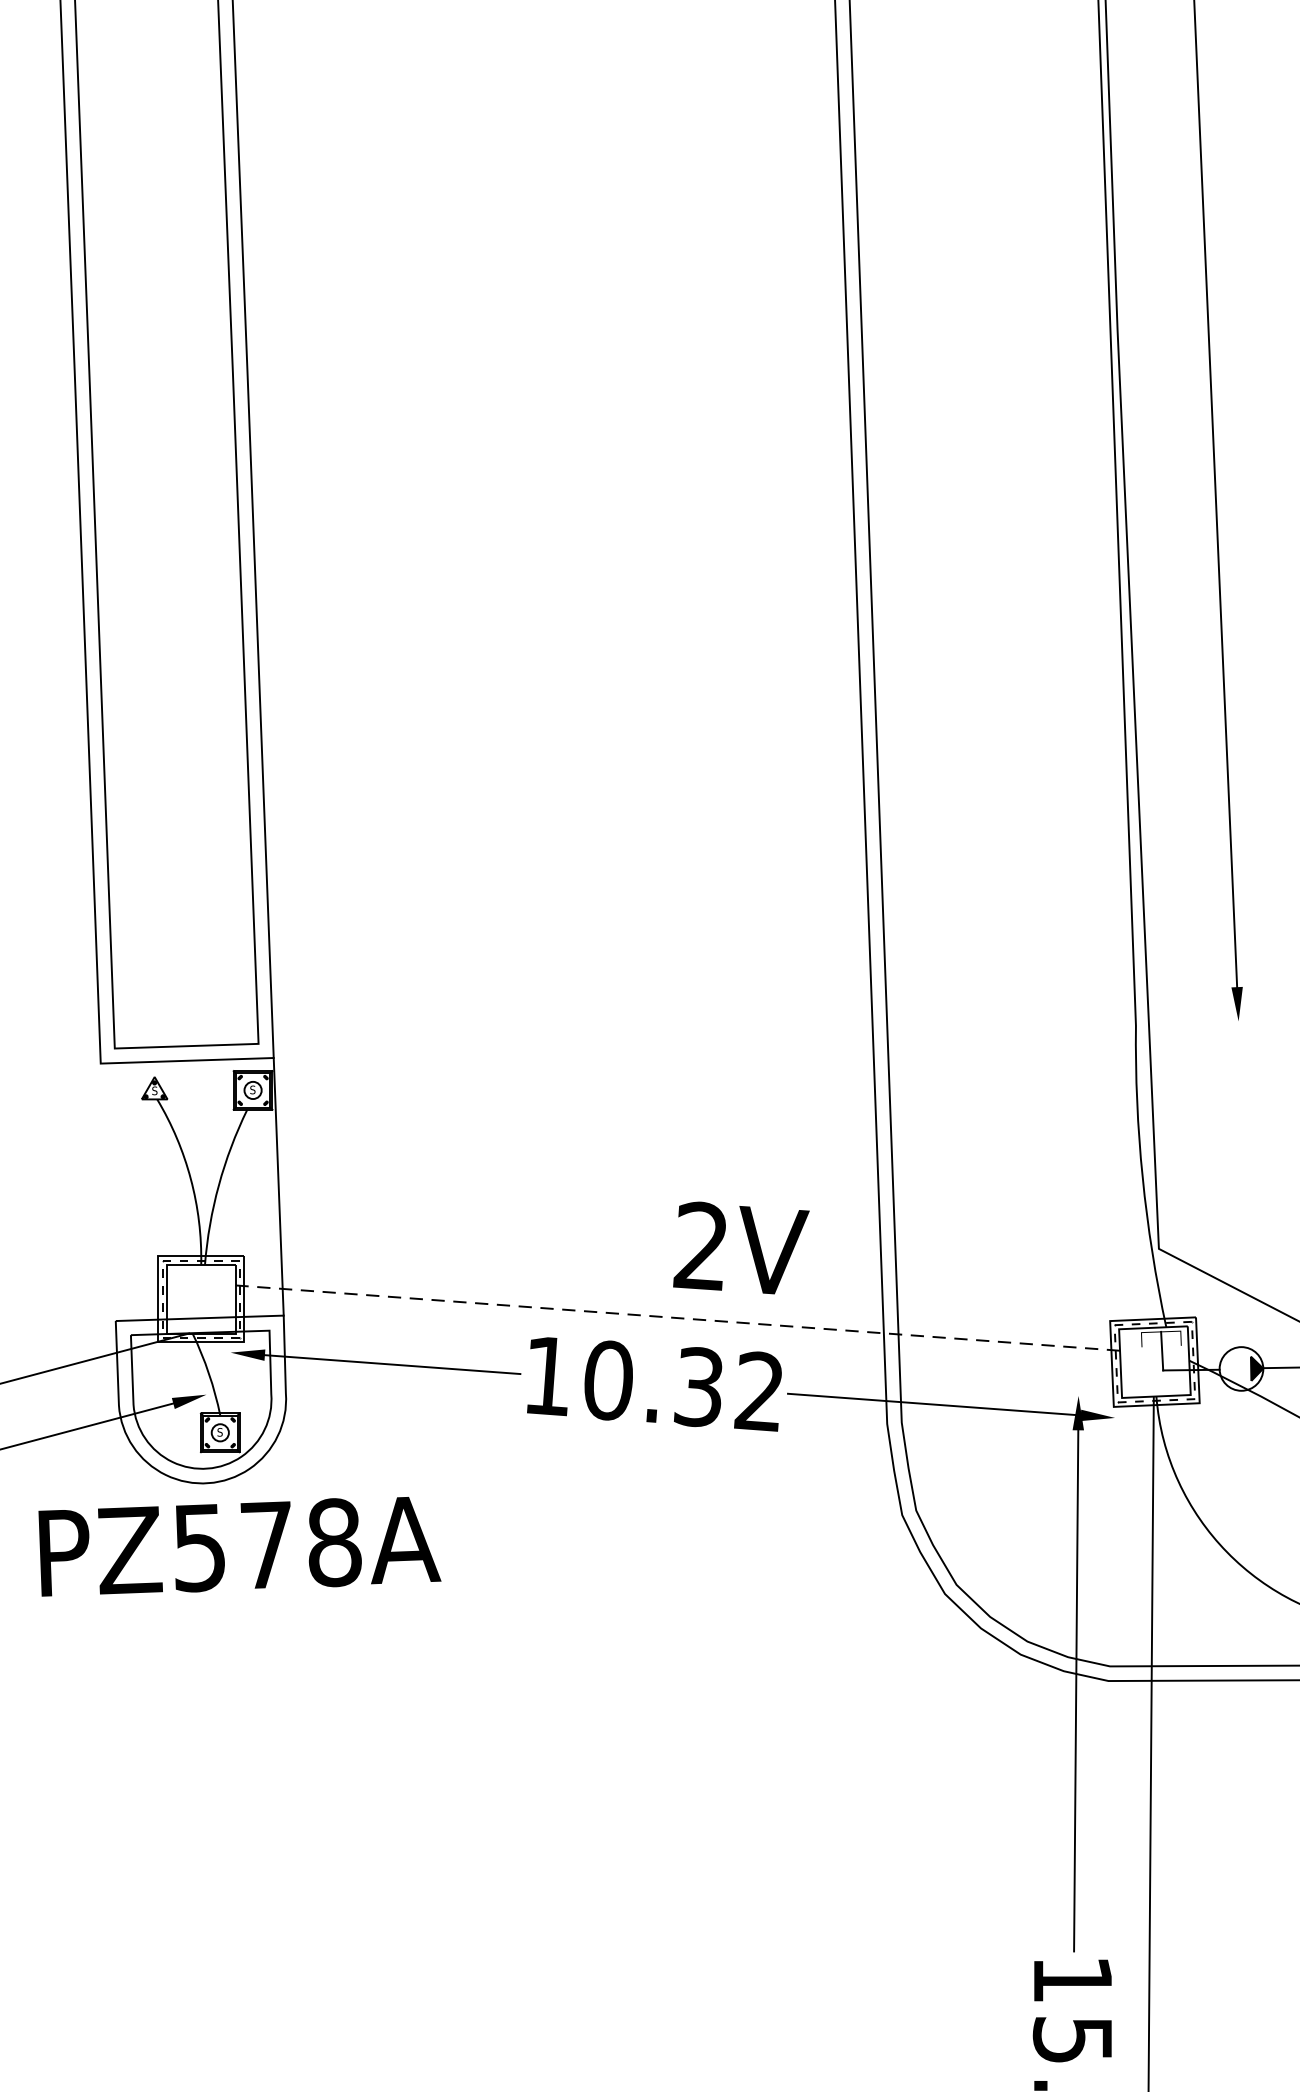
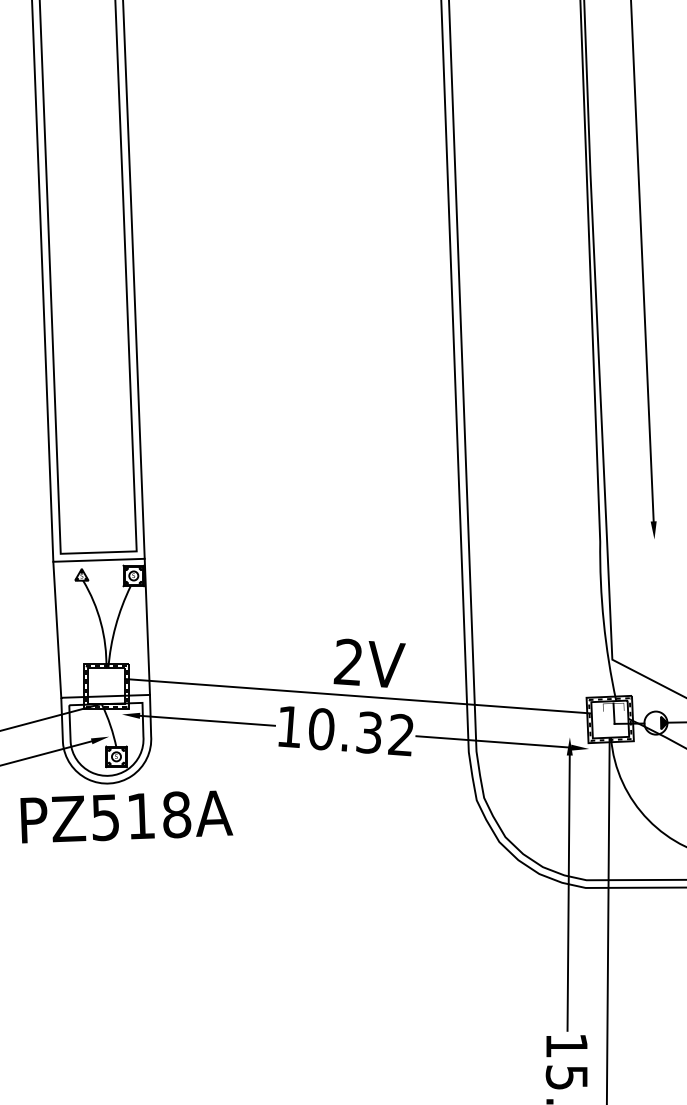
line: (108, 1191) -> (57, 629), added
text: (740, 1246) -> (369, 662), moved
line: (676, 1318) -> (357, 696), dashed -> solid
text: (265, 1545) -> (140, 816), PZ578A -> PZ518A

